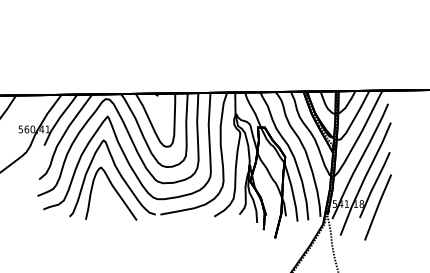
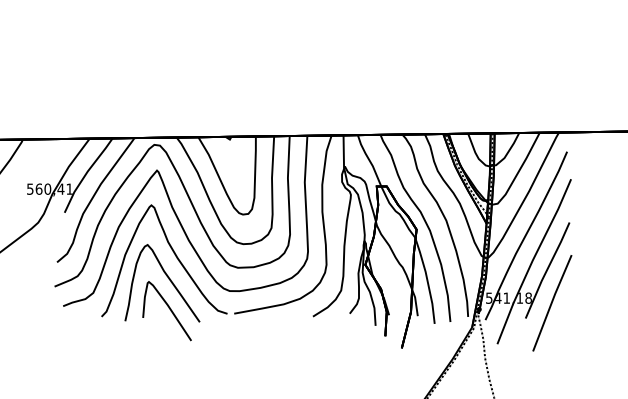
curve: (115, 211) -> (168, 309), added

